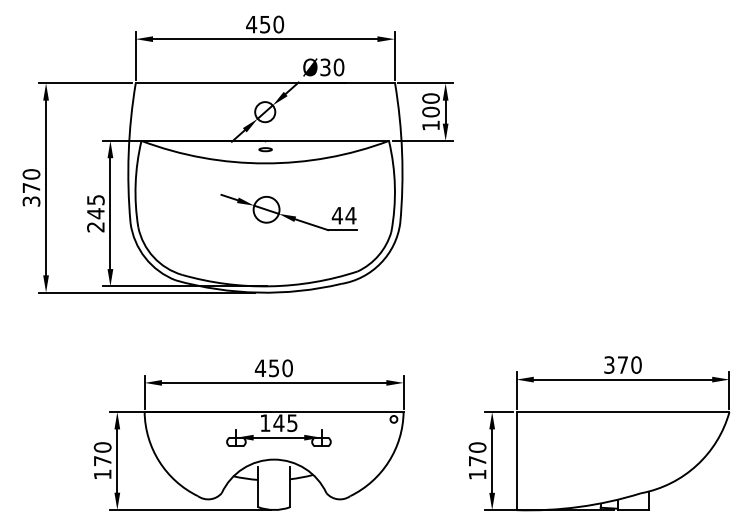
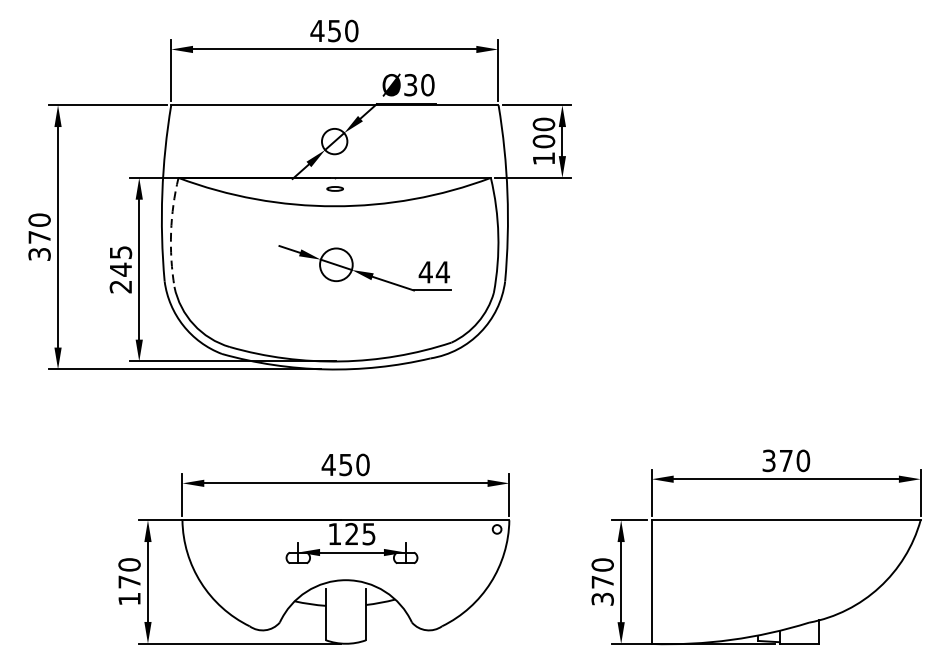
arc: (135, 183) -> (170, 231), solid -> dashed
text: (278, 422) -> (351, 533), 145 -> 125
text: (477, 474) -> (602, 598), 170 -> 370

